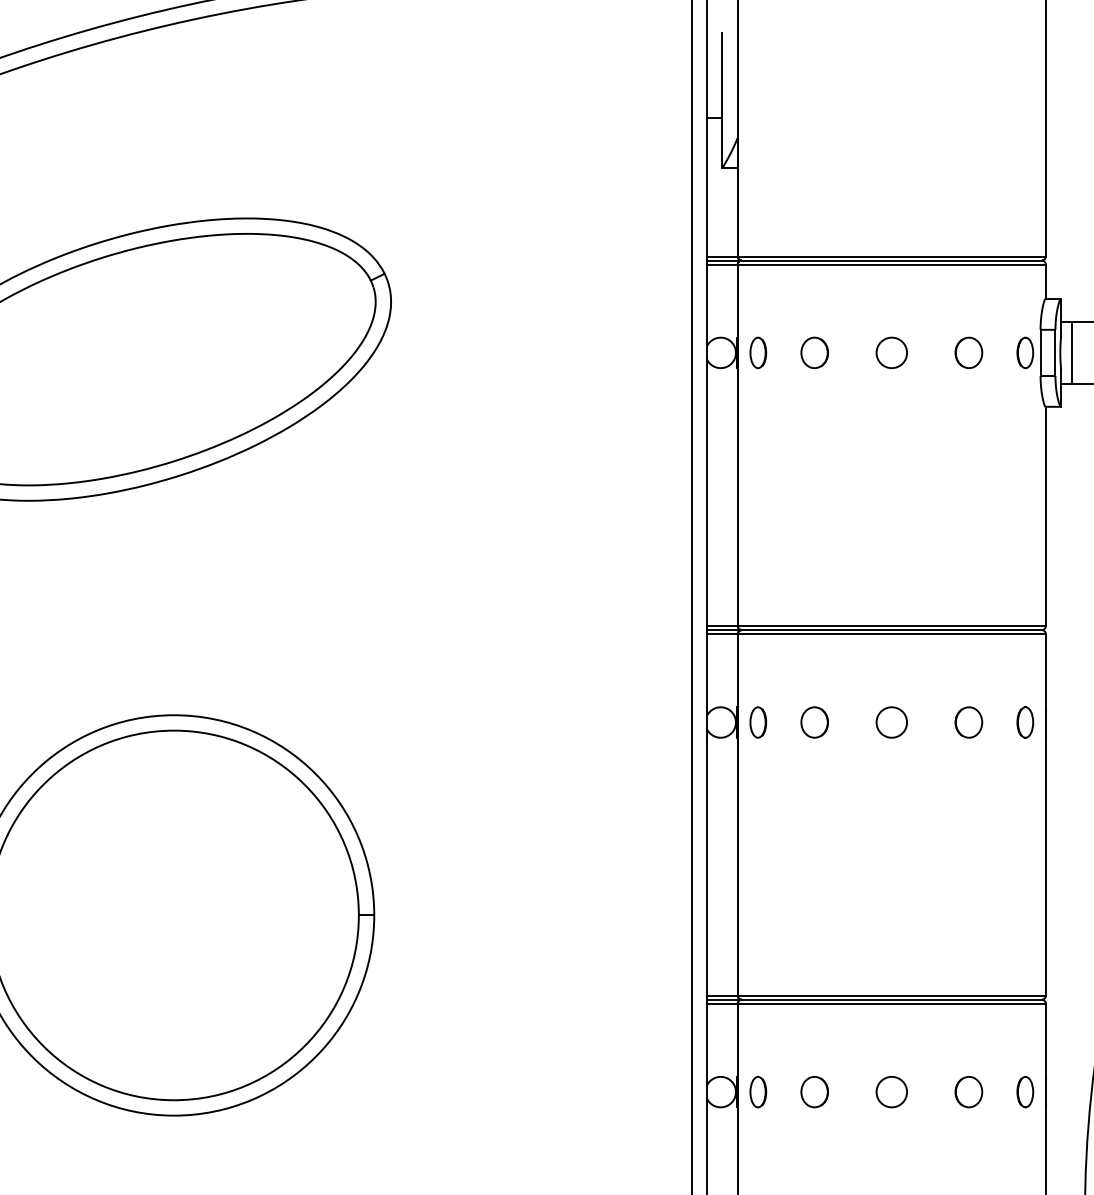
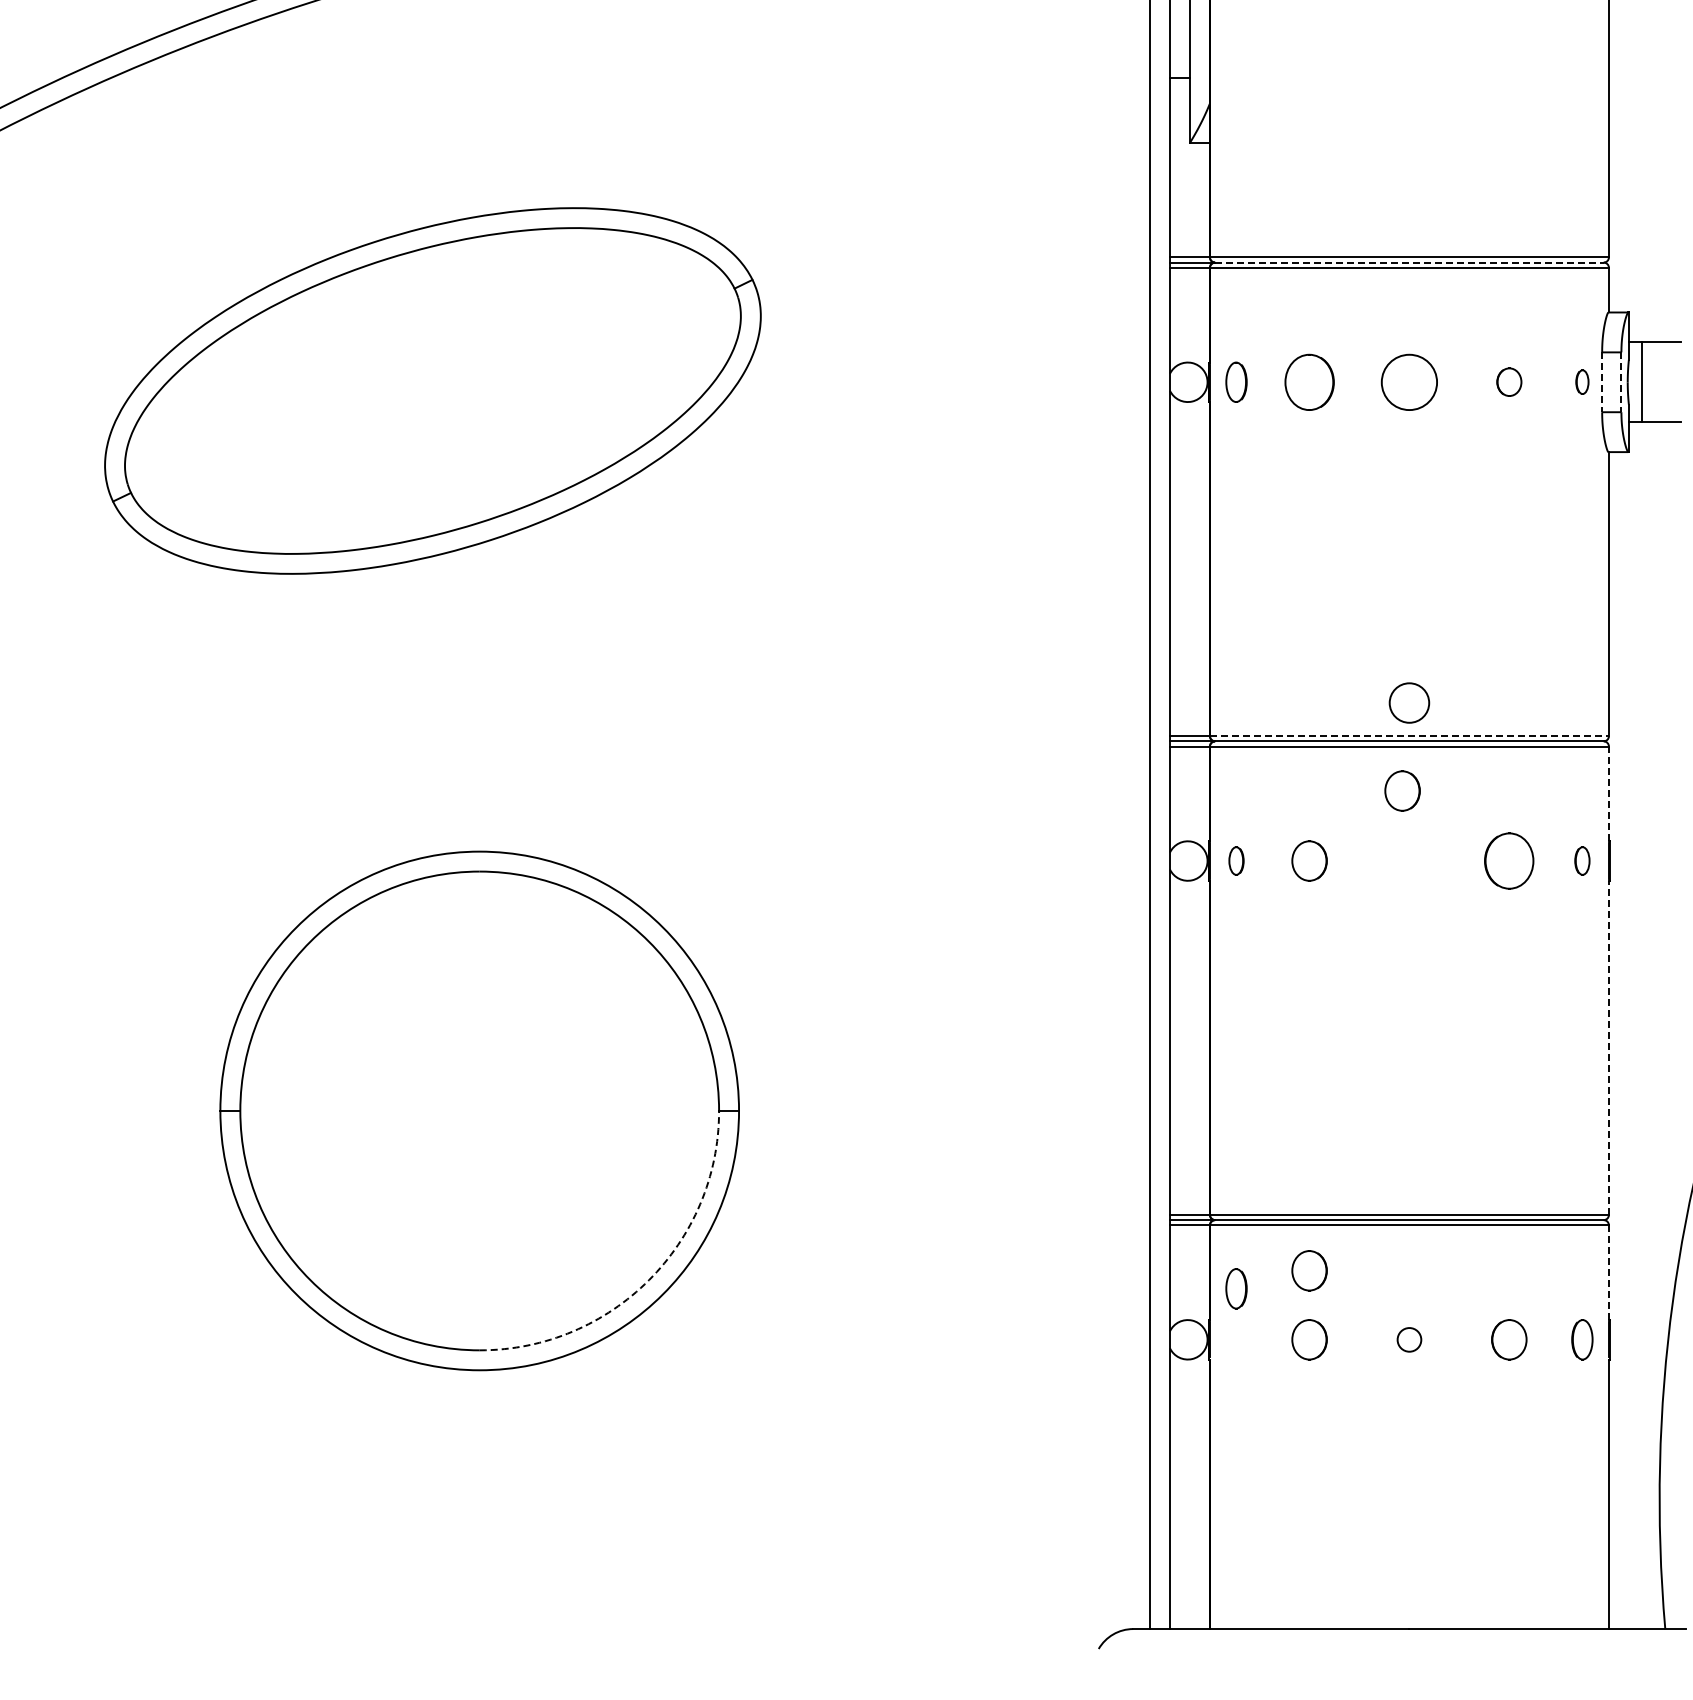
line: (891, 260) -> (1409, 262), solid -> dashed
part: (814, 352) -> (1309, 381), size x1.4
circle: (891, 352) -> (1409, 381), size x1.4
part: (969, 352) -> (1509, 381), size x0.7
part: (1025, 352) -> (1582, 381), size x0.6
line: (1040, 353) -> (1602, 382), solid -> dashed
line: (1055, 353) -> (1621, 382), solid -> dashed
line: (891, 626) -> (1409, 736), solid -> dashed
part: (886, 668) -> (1402, 790), added
line: (1045, 670) -> (1608, 793), solid -> dashed
part: (758, 722) -> (1236, 860), size x0.7
circle: (891, 722) -> (1409, 702), moved
part: (969, 722) -> (1509, 860), size x1.4
part: (1025, 722) -> (1582, 860), size x0.7
line: (1045, 866) -> (1608, 1047), solid -> dashed
part: (814, 1038) -> (1309, 1270), added
line: (1045, 1040) -> (1608, 1272), solid -> dashed
arc: (304, 1046) -> (648, 1280), solid -> dashed
part: (758, 1091) -> (1236, 1288), moved
circle: (891, 1091) -> (1409, 1339), size x0.6

